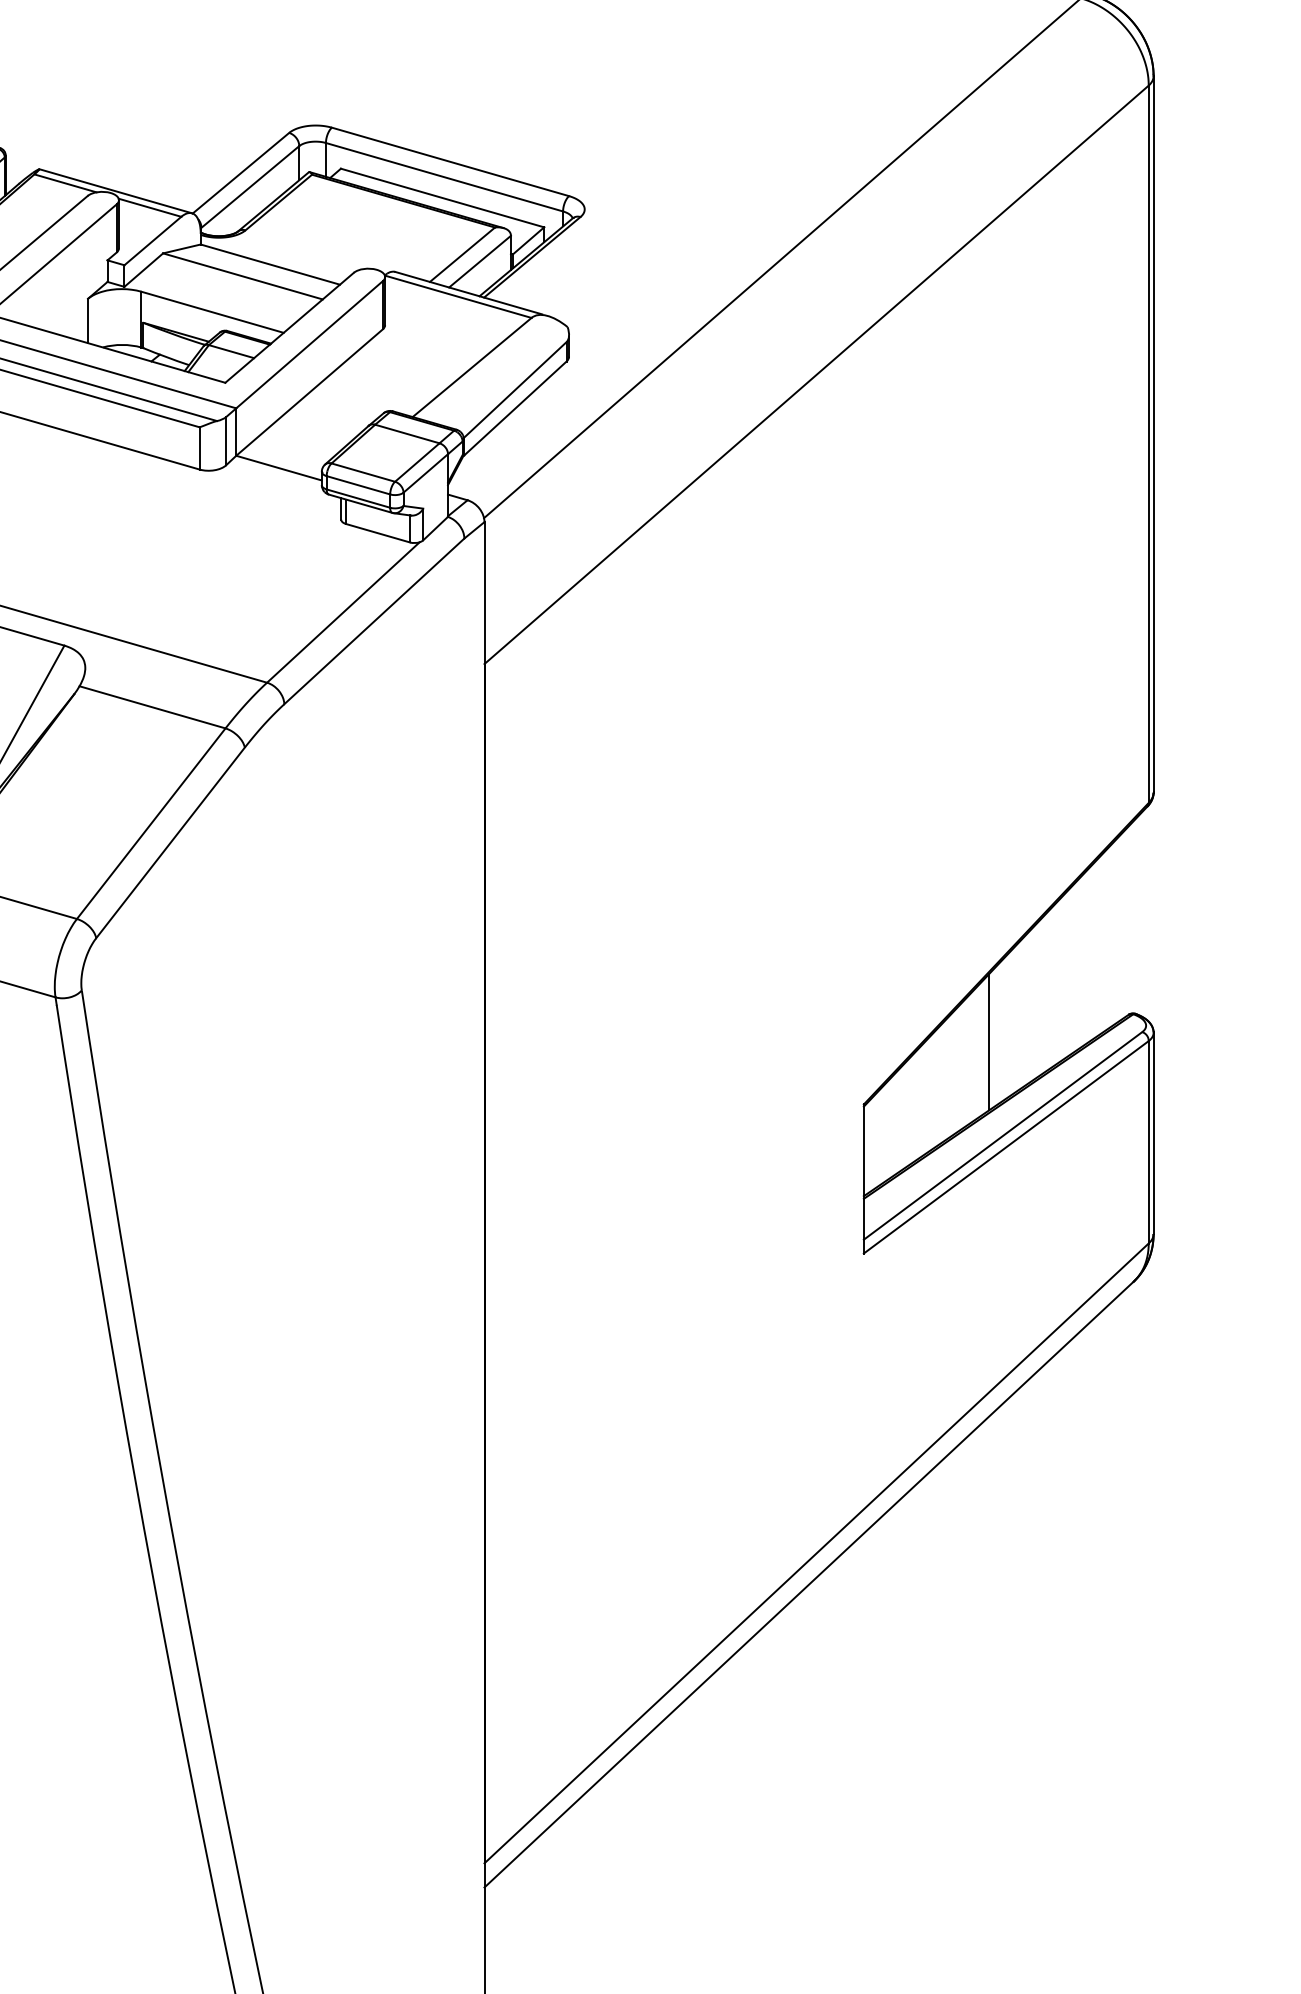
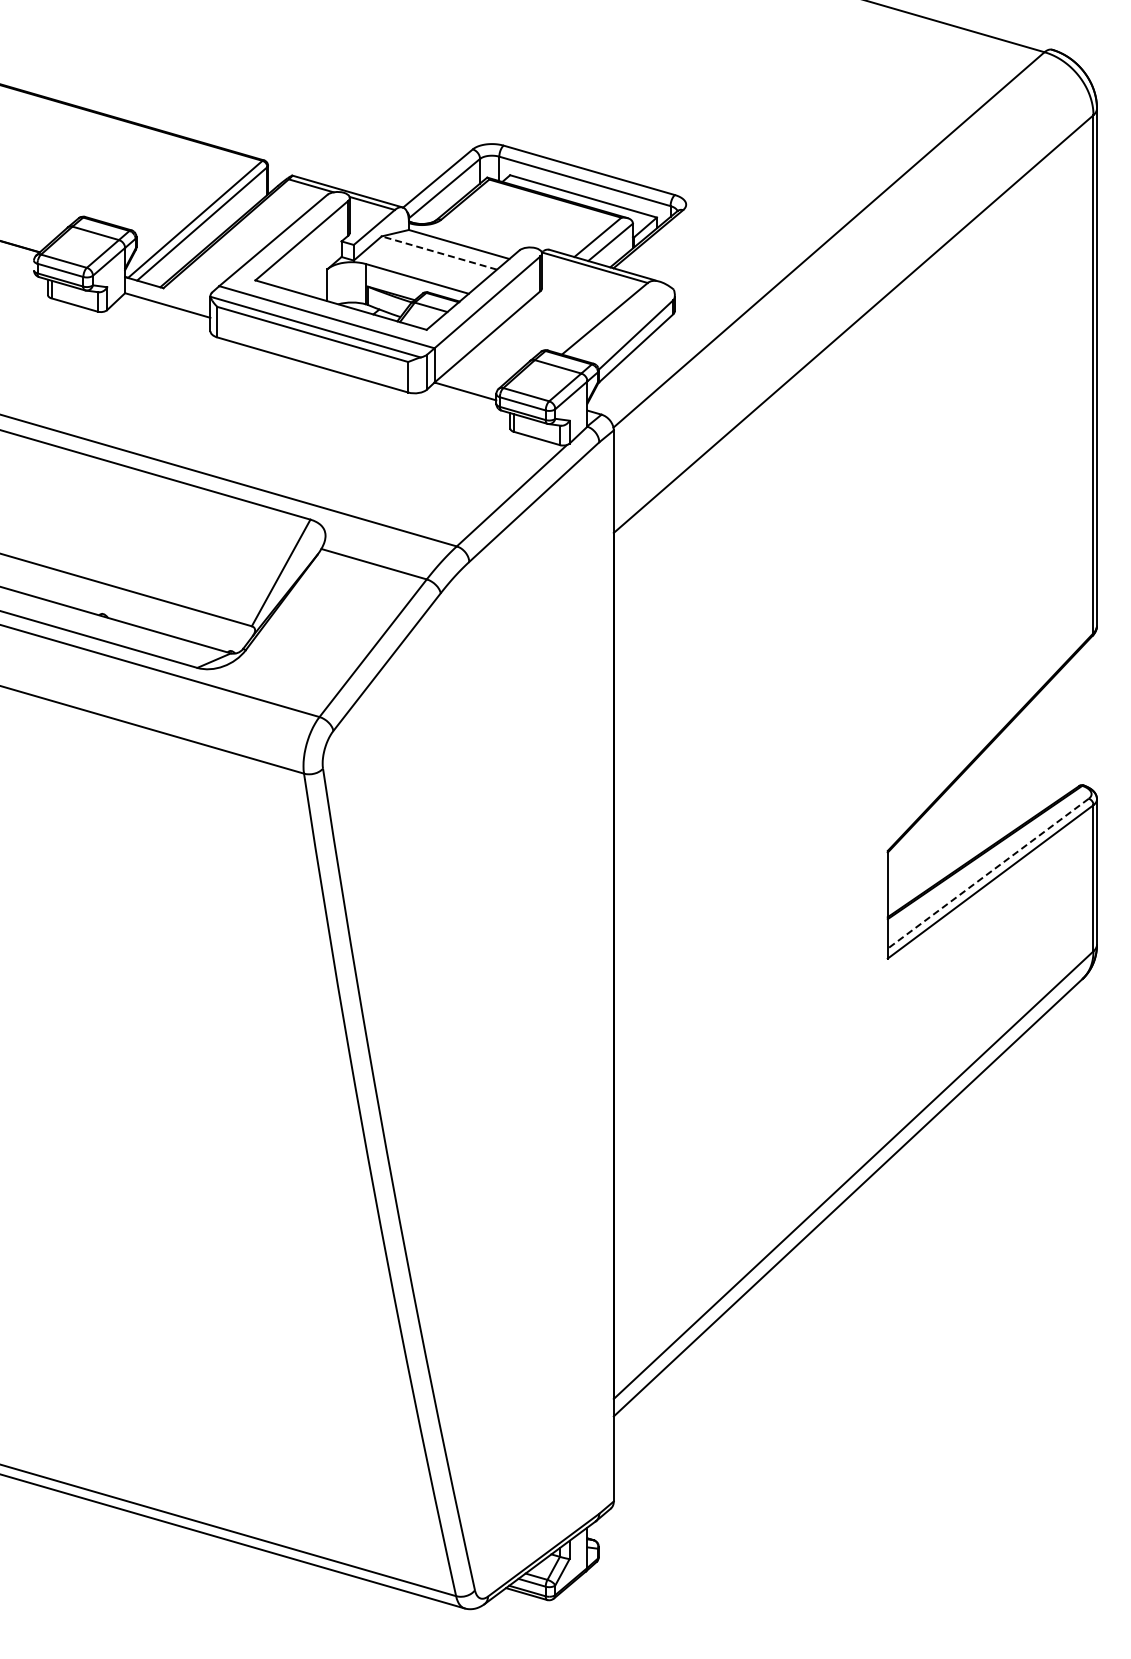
line: (243, 277) -> (439, 253), solid -> dashed
line: (989, 1041) -> (978, 805), removed
line: (1001, 1137) -> (987, 874), solid -> dashed

